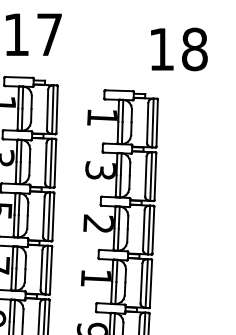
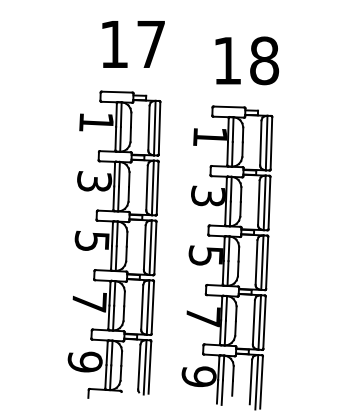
text: (178, 49) -> (246, 60), moved
text: (98, 223) -> (205, 255), 2 -> 5
text: (96, 279) -> (203, 317), 1 -> 7

